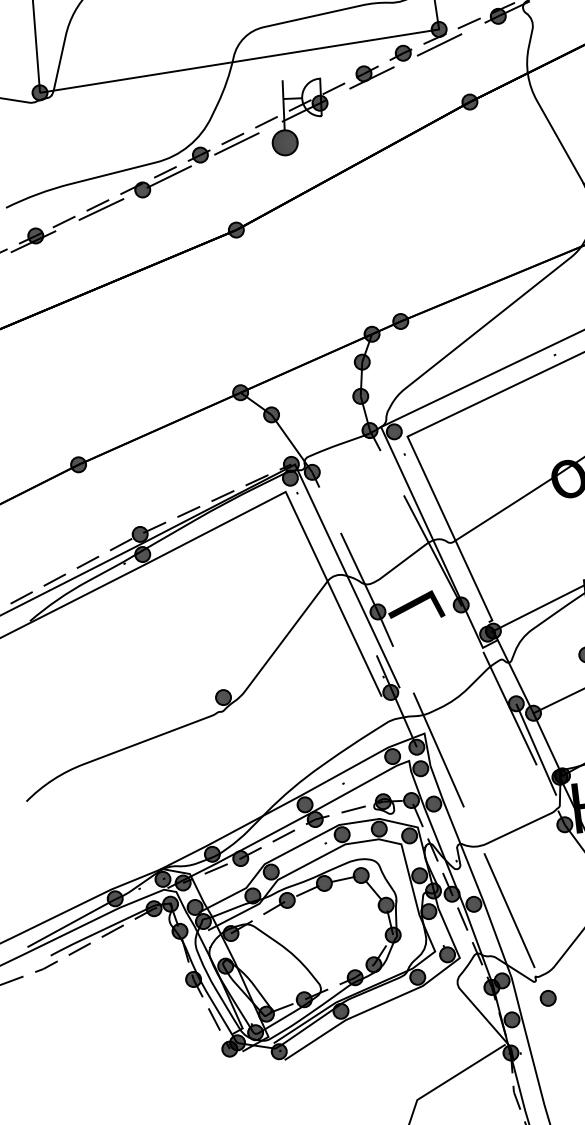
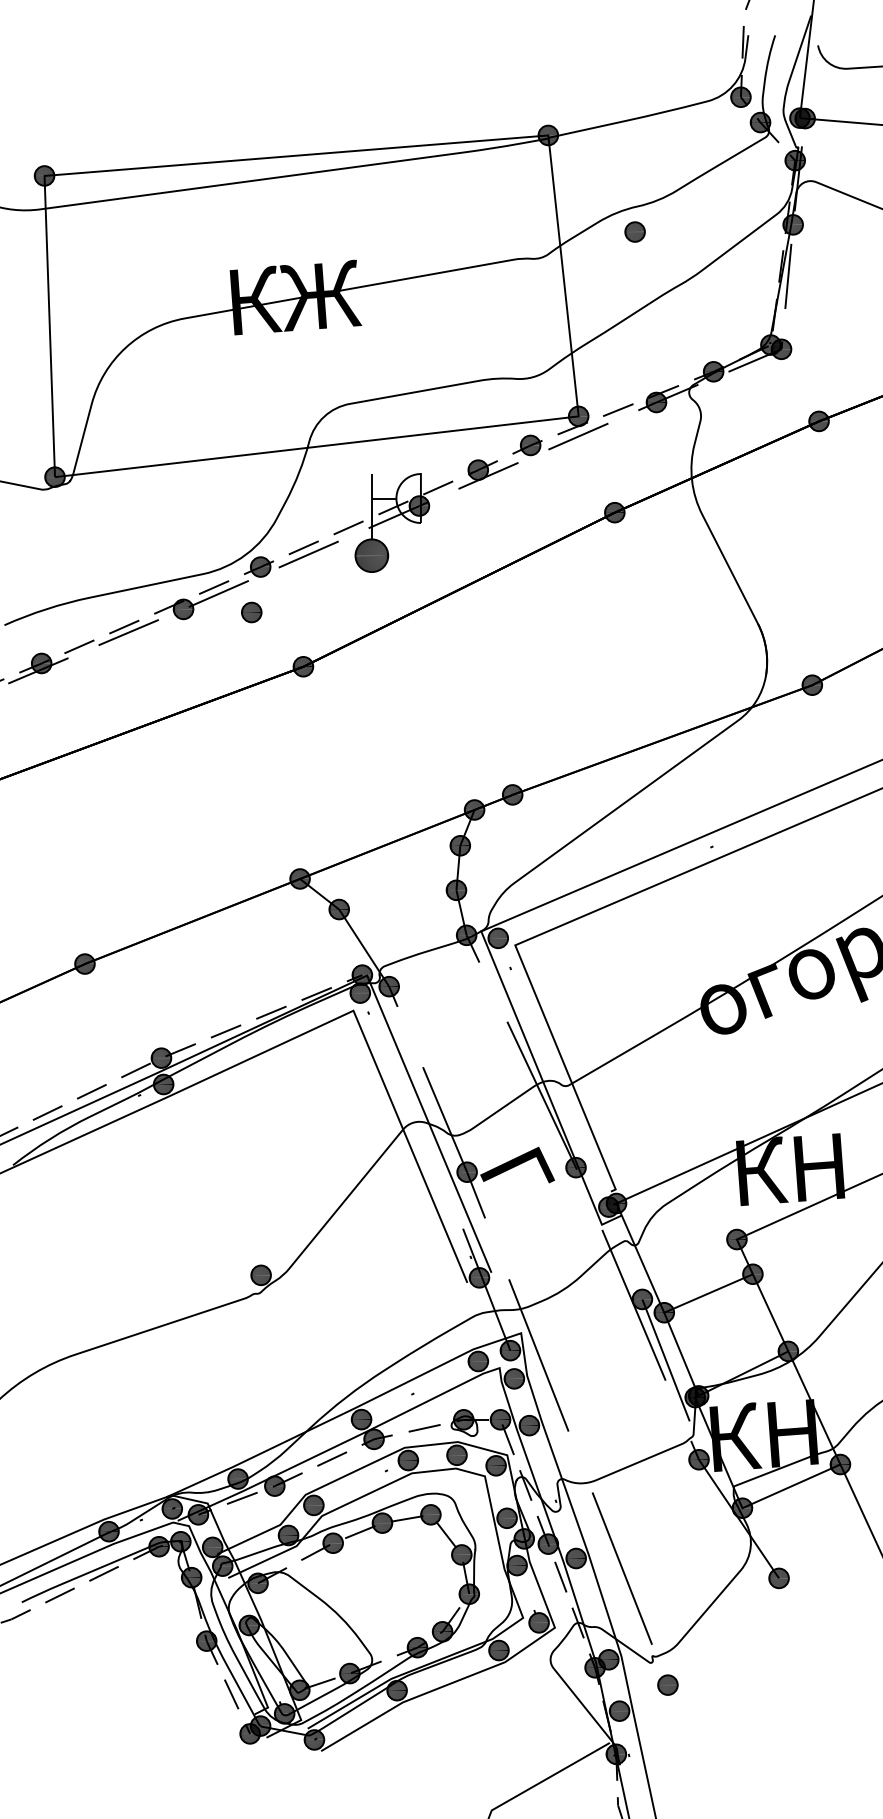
part: (194, 190) -> (251, 612), added

